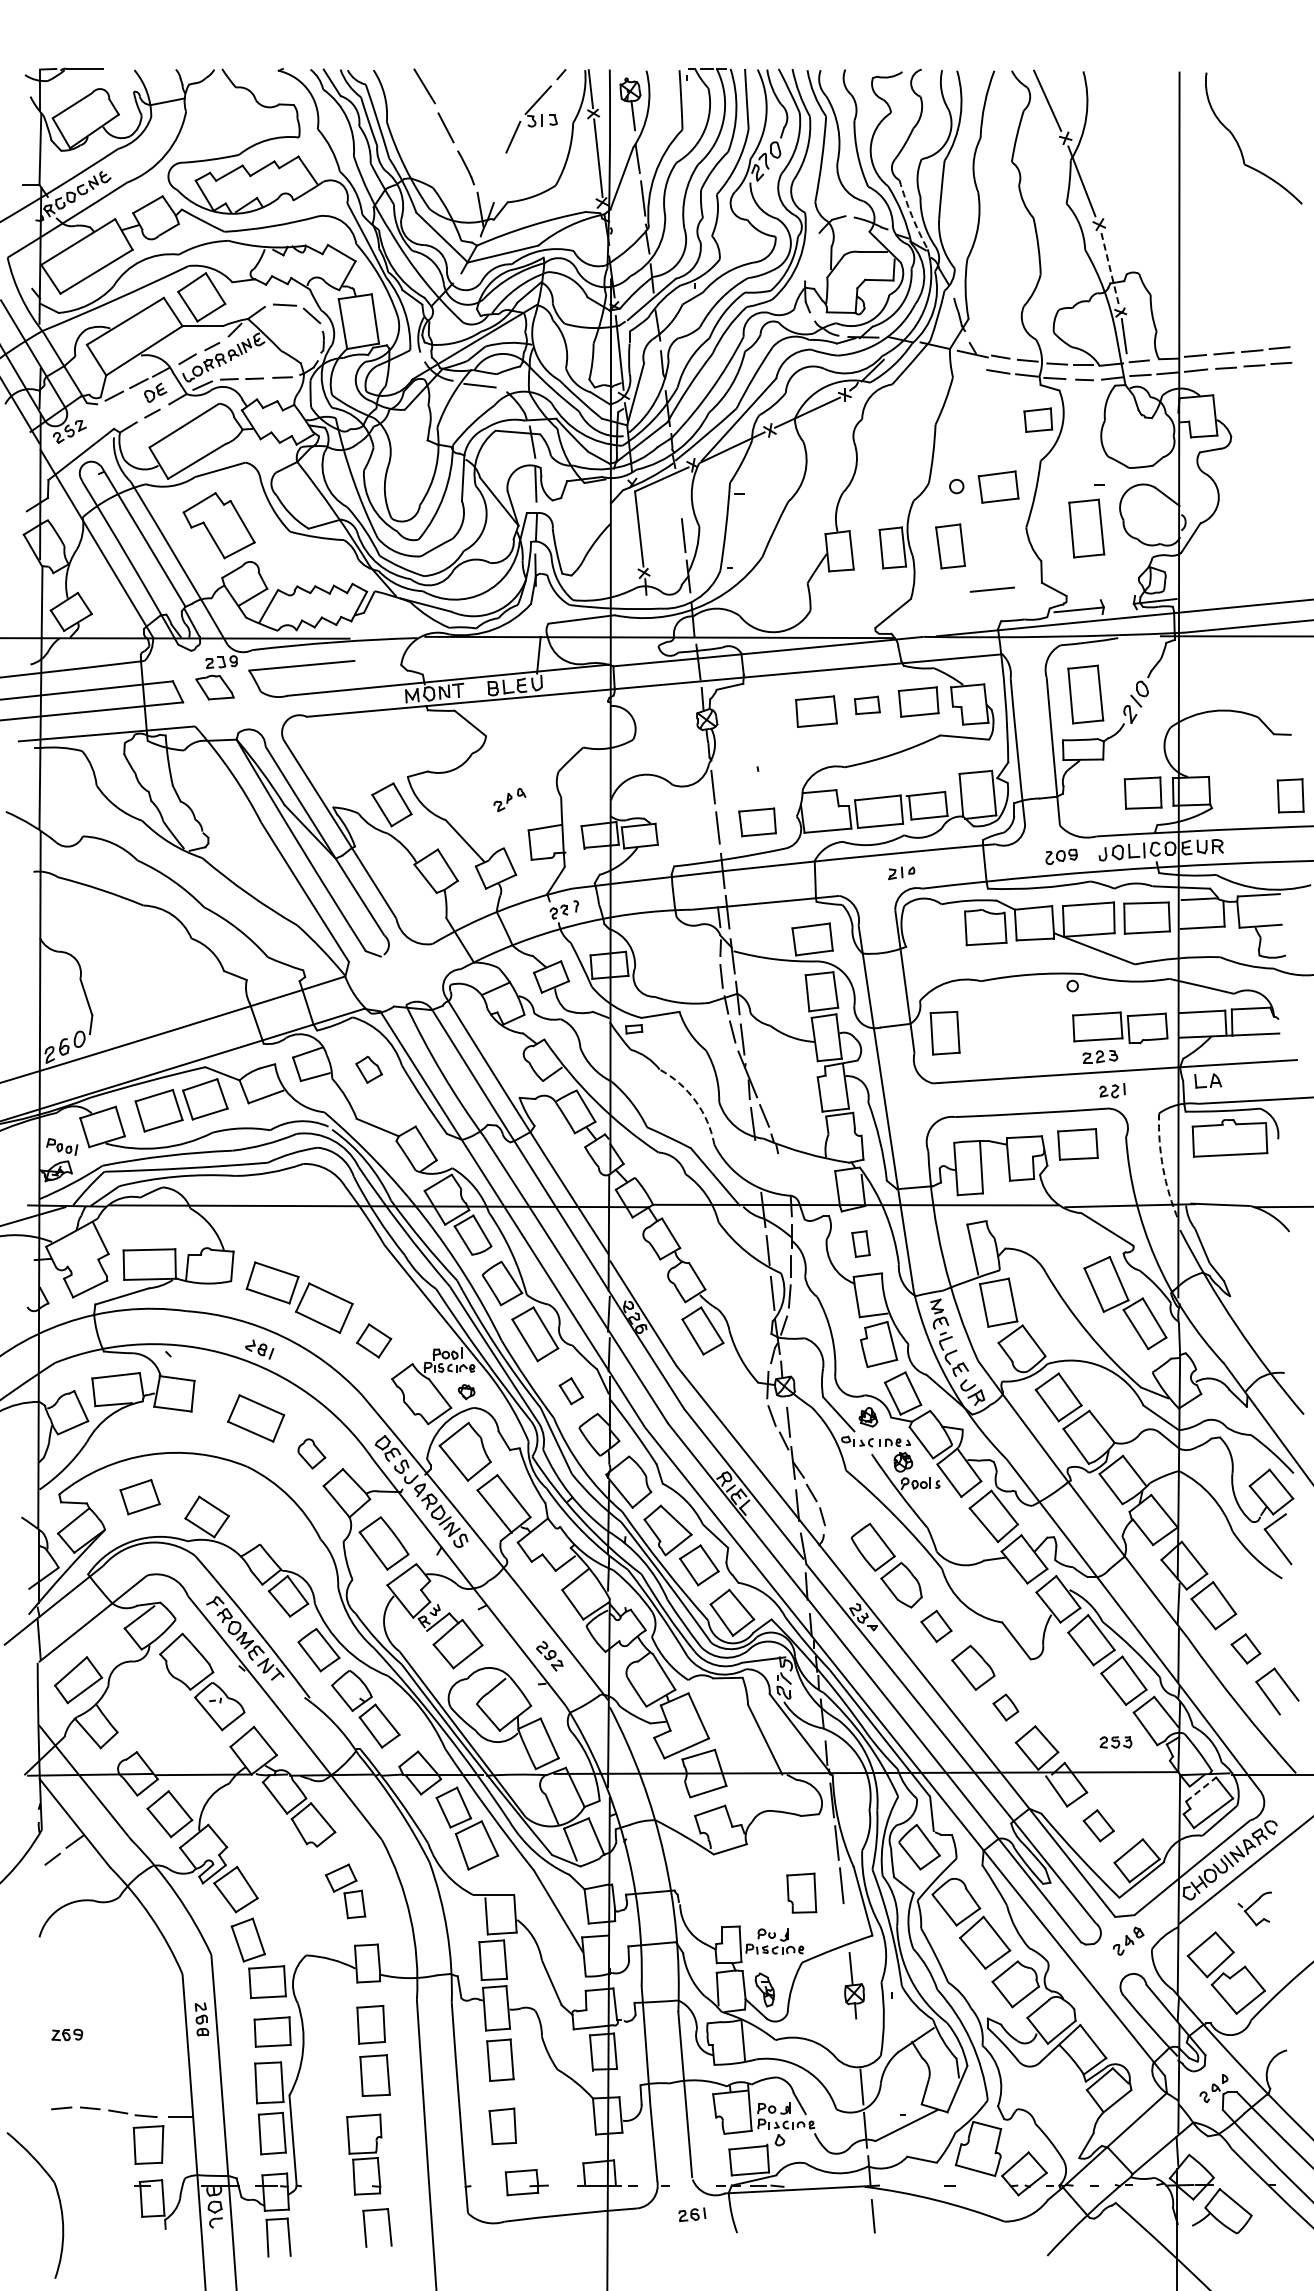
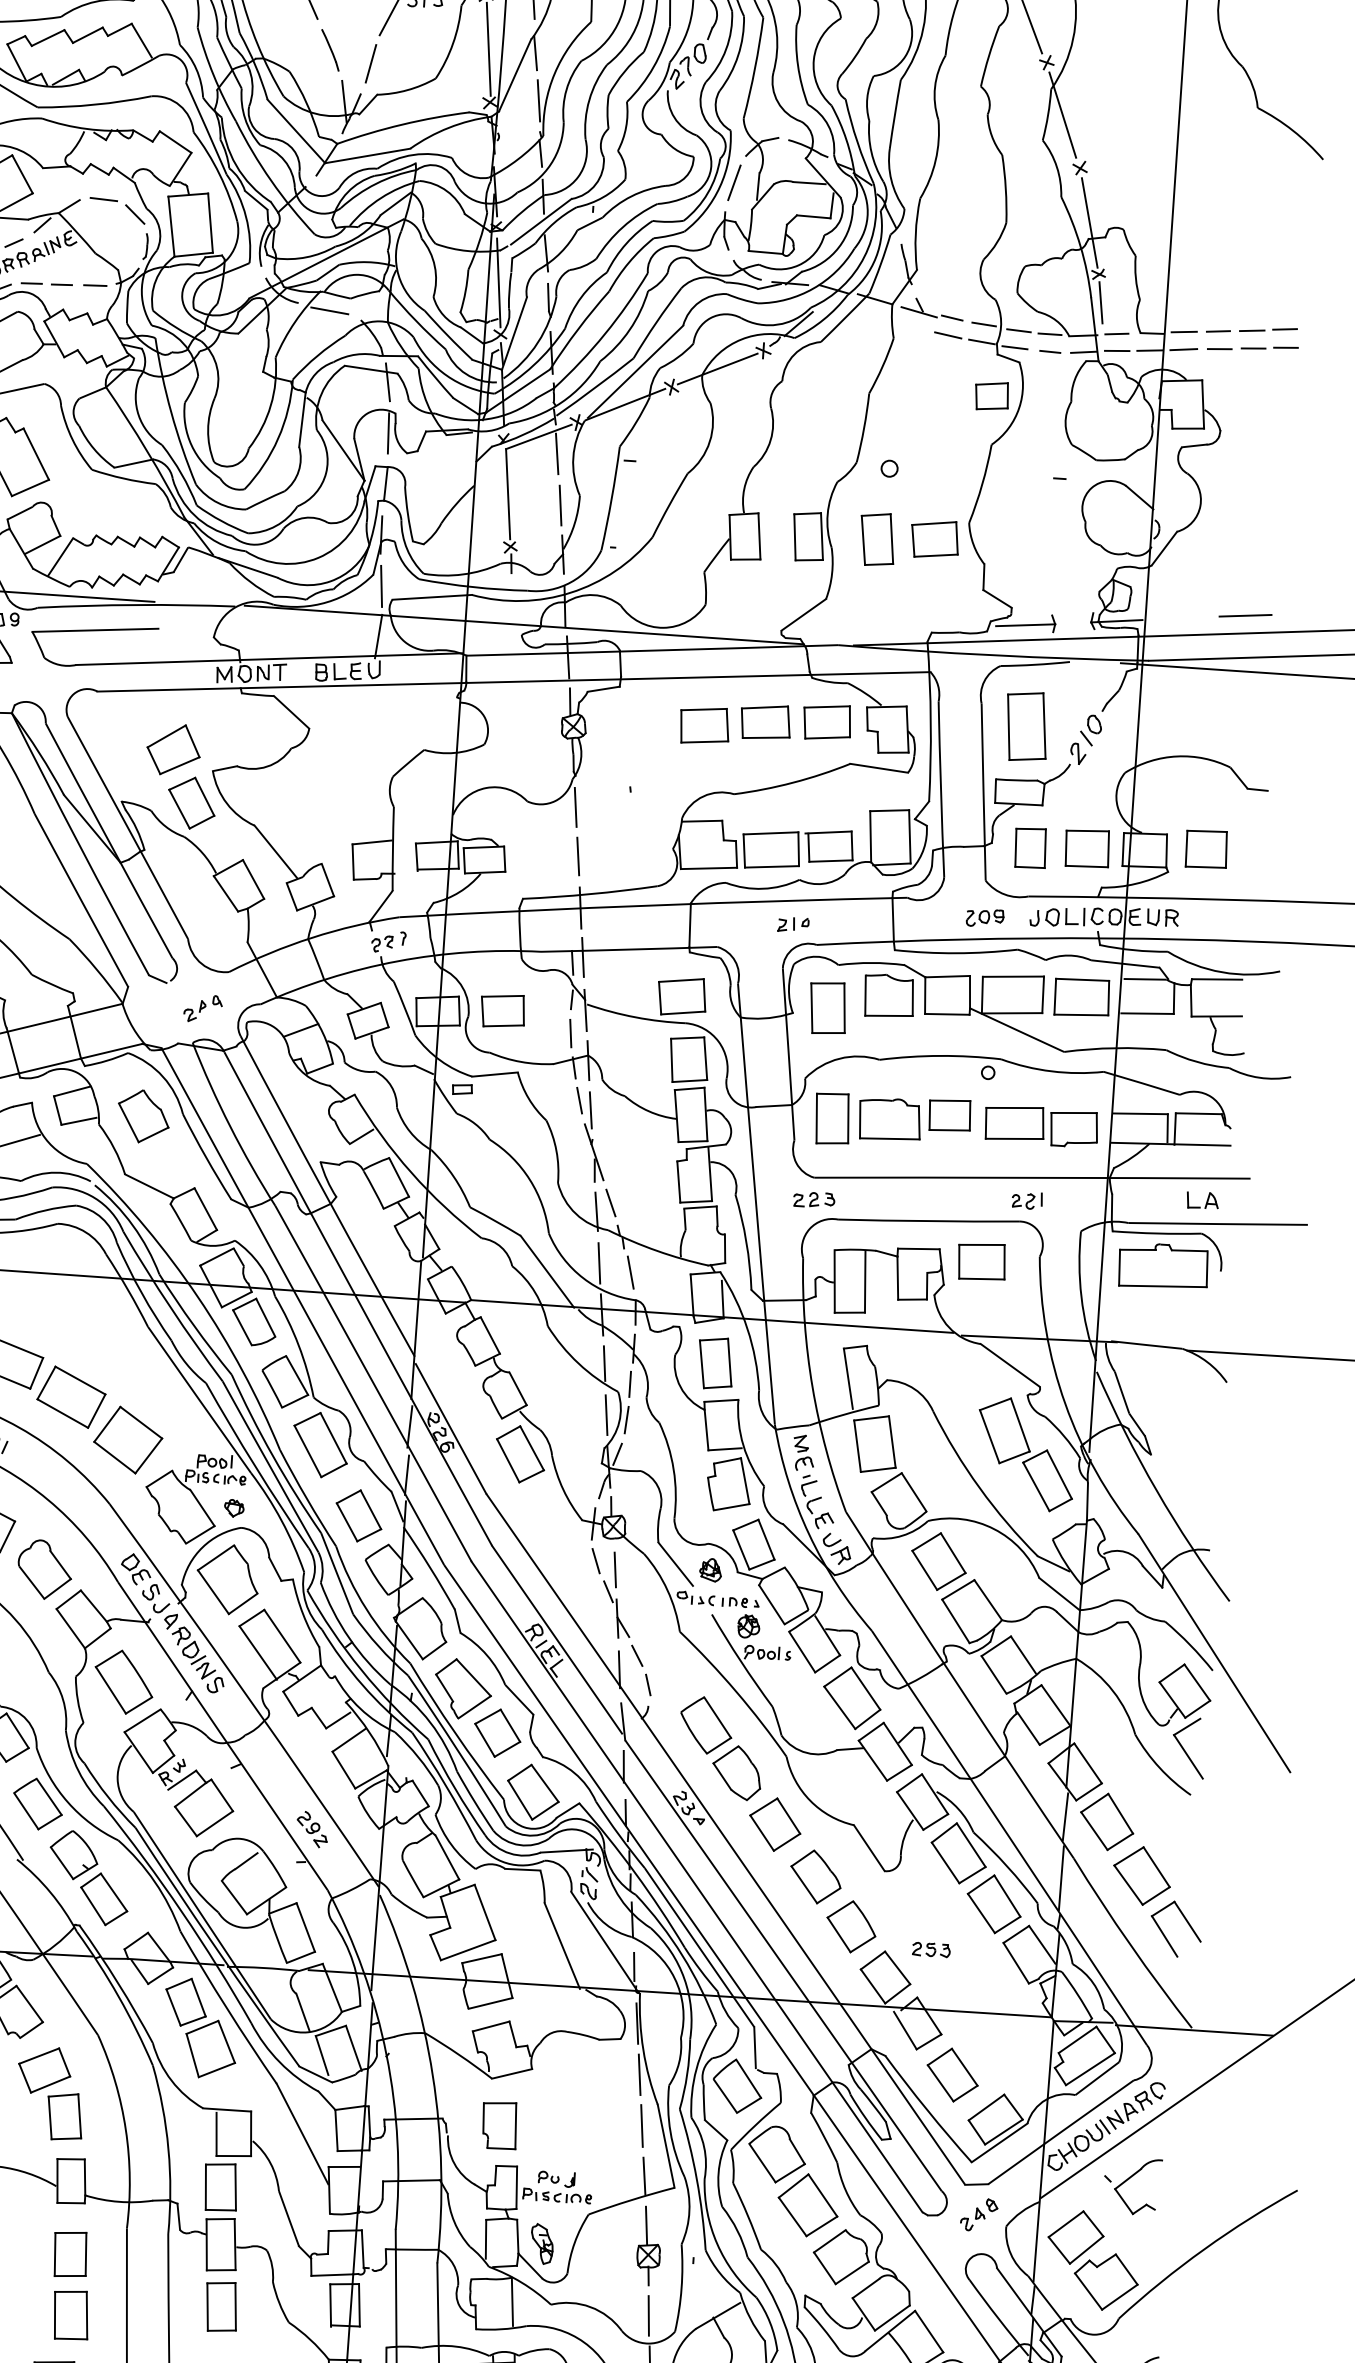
line: (500, 176) -> (370, 63), added
arc: (911, 215) -> (857, 142), dashed -> solid
line: (810, 255) -> (733, 181), added
line: (1110, 270) -> (1089, 223), dashed -> solid
part: (998, 486) -> (934, 538), moved
line: (677, 492) -> (556, 453), added
part: (1086, 528) -> (1040, 528), removed
line: (991, 589) -> (1244, 615), moved
line: (538, 613) -> (381, 586), added
part: (867, 705) -> (765, 722), size x1.67
part: (373, 761) -> (173, 750), added
part: (1242, 786) -> (1206, 848), added
part: (1290, 795) -> (1030, 847), moved
part: (509, 799) -> (202, 1007), moved
part: (757, 822) -> (502, 1011), moved
part: (935, 940) -> (828, 1007), added
part: (1013, 1028) -> (914, 1118), added
part: (1100, 1056) -> (814, 1199), moved
part: (368, 1069) -> (142, 1116), size x1.67
part: (1208, 1080) -> (1203, 1200), moved
arc: (695, 1100) -> (529, 1179), dashed -> solid
line: (758, 1166) -> (599, 1262), added
arc: (1163, 1168) -> (1081, 1297), dashed -> solid
line: (784, 1172) -> (630, 1272), added
part: (860, 1243) -> (715, 1362), size x1.67
part: (373, 1340) -> (127, 1439), size x1.67
part: (571, 1390) -> (359, 1514), size x1.67
part: (311, 1453) -> (44, 1569), size x1.67
part: (936, 1626) -> (775, 1824), size x1.43
part: (1245, 1648) -> (1141, 1875), size x1.67
part: (1005, 1707) -> (851, 1926), size x1.67
part: (1115, 1742) -> (930, 1949), moved
line: (1201, 1789) -> (1078, 2039), dashed -> solid
part: (1098, 1825) -> (952, 2074), size x1.43
part: (345, 1891) -> (50, 2093), size x1.43
part: (801, 1892) -> (499, 2124), moved
part: (1254, 1908) -> (1131, 2185), size x1.43
line: (846, 1927) -> (644, 2176), added
line: (857, 2043) -> (648, 2315), added

